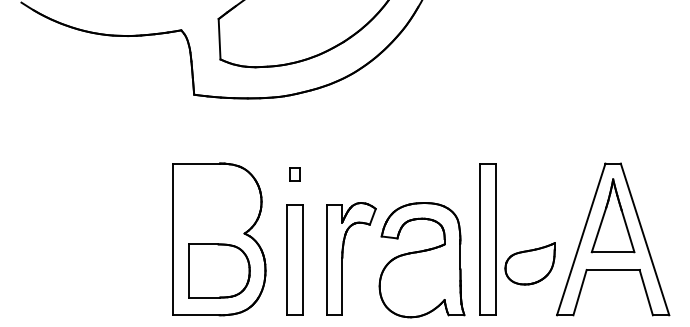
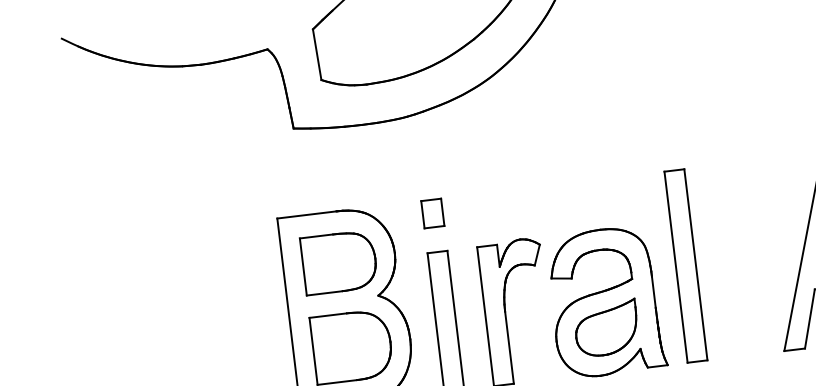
part: (294, 174) -> (432, 213), size x1.67
part: (217, 203) -> (339, 261), added
part: (529, 263) -> (605, 328), moved

